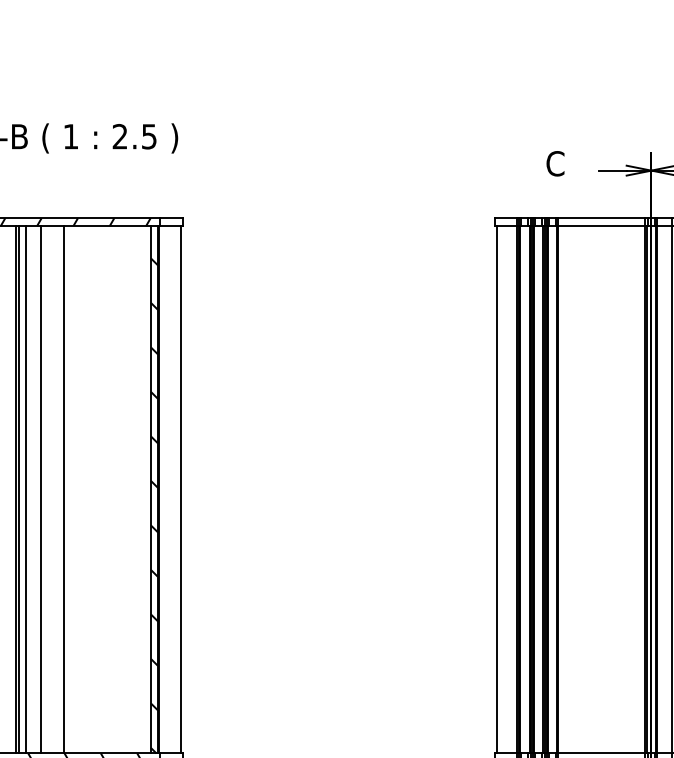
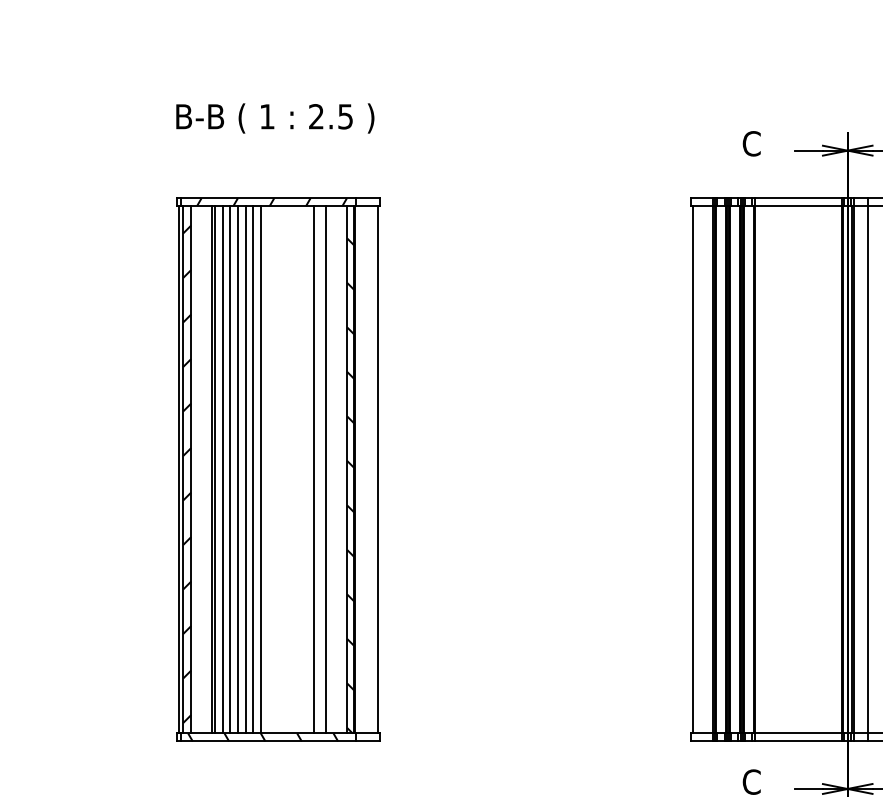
line: (34, 489) -> (230, 469), added
line: (49, 489) -> (245, 469), added
line: (56, 489) -> (252, 469), added
line: (117, 489) -> (313, 469), added
line: (130, 489) -> (326, 469), added

